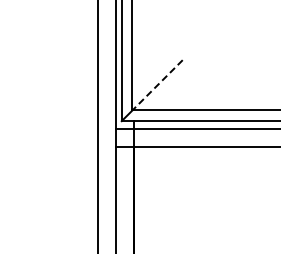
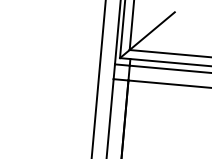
line: (157, 85) -> (152, 31), dashed -> solid

